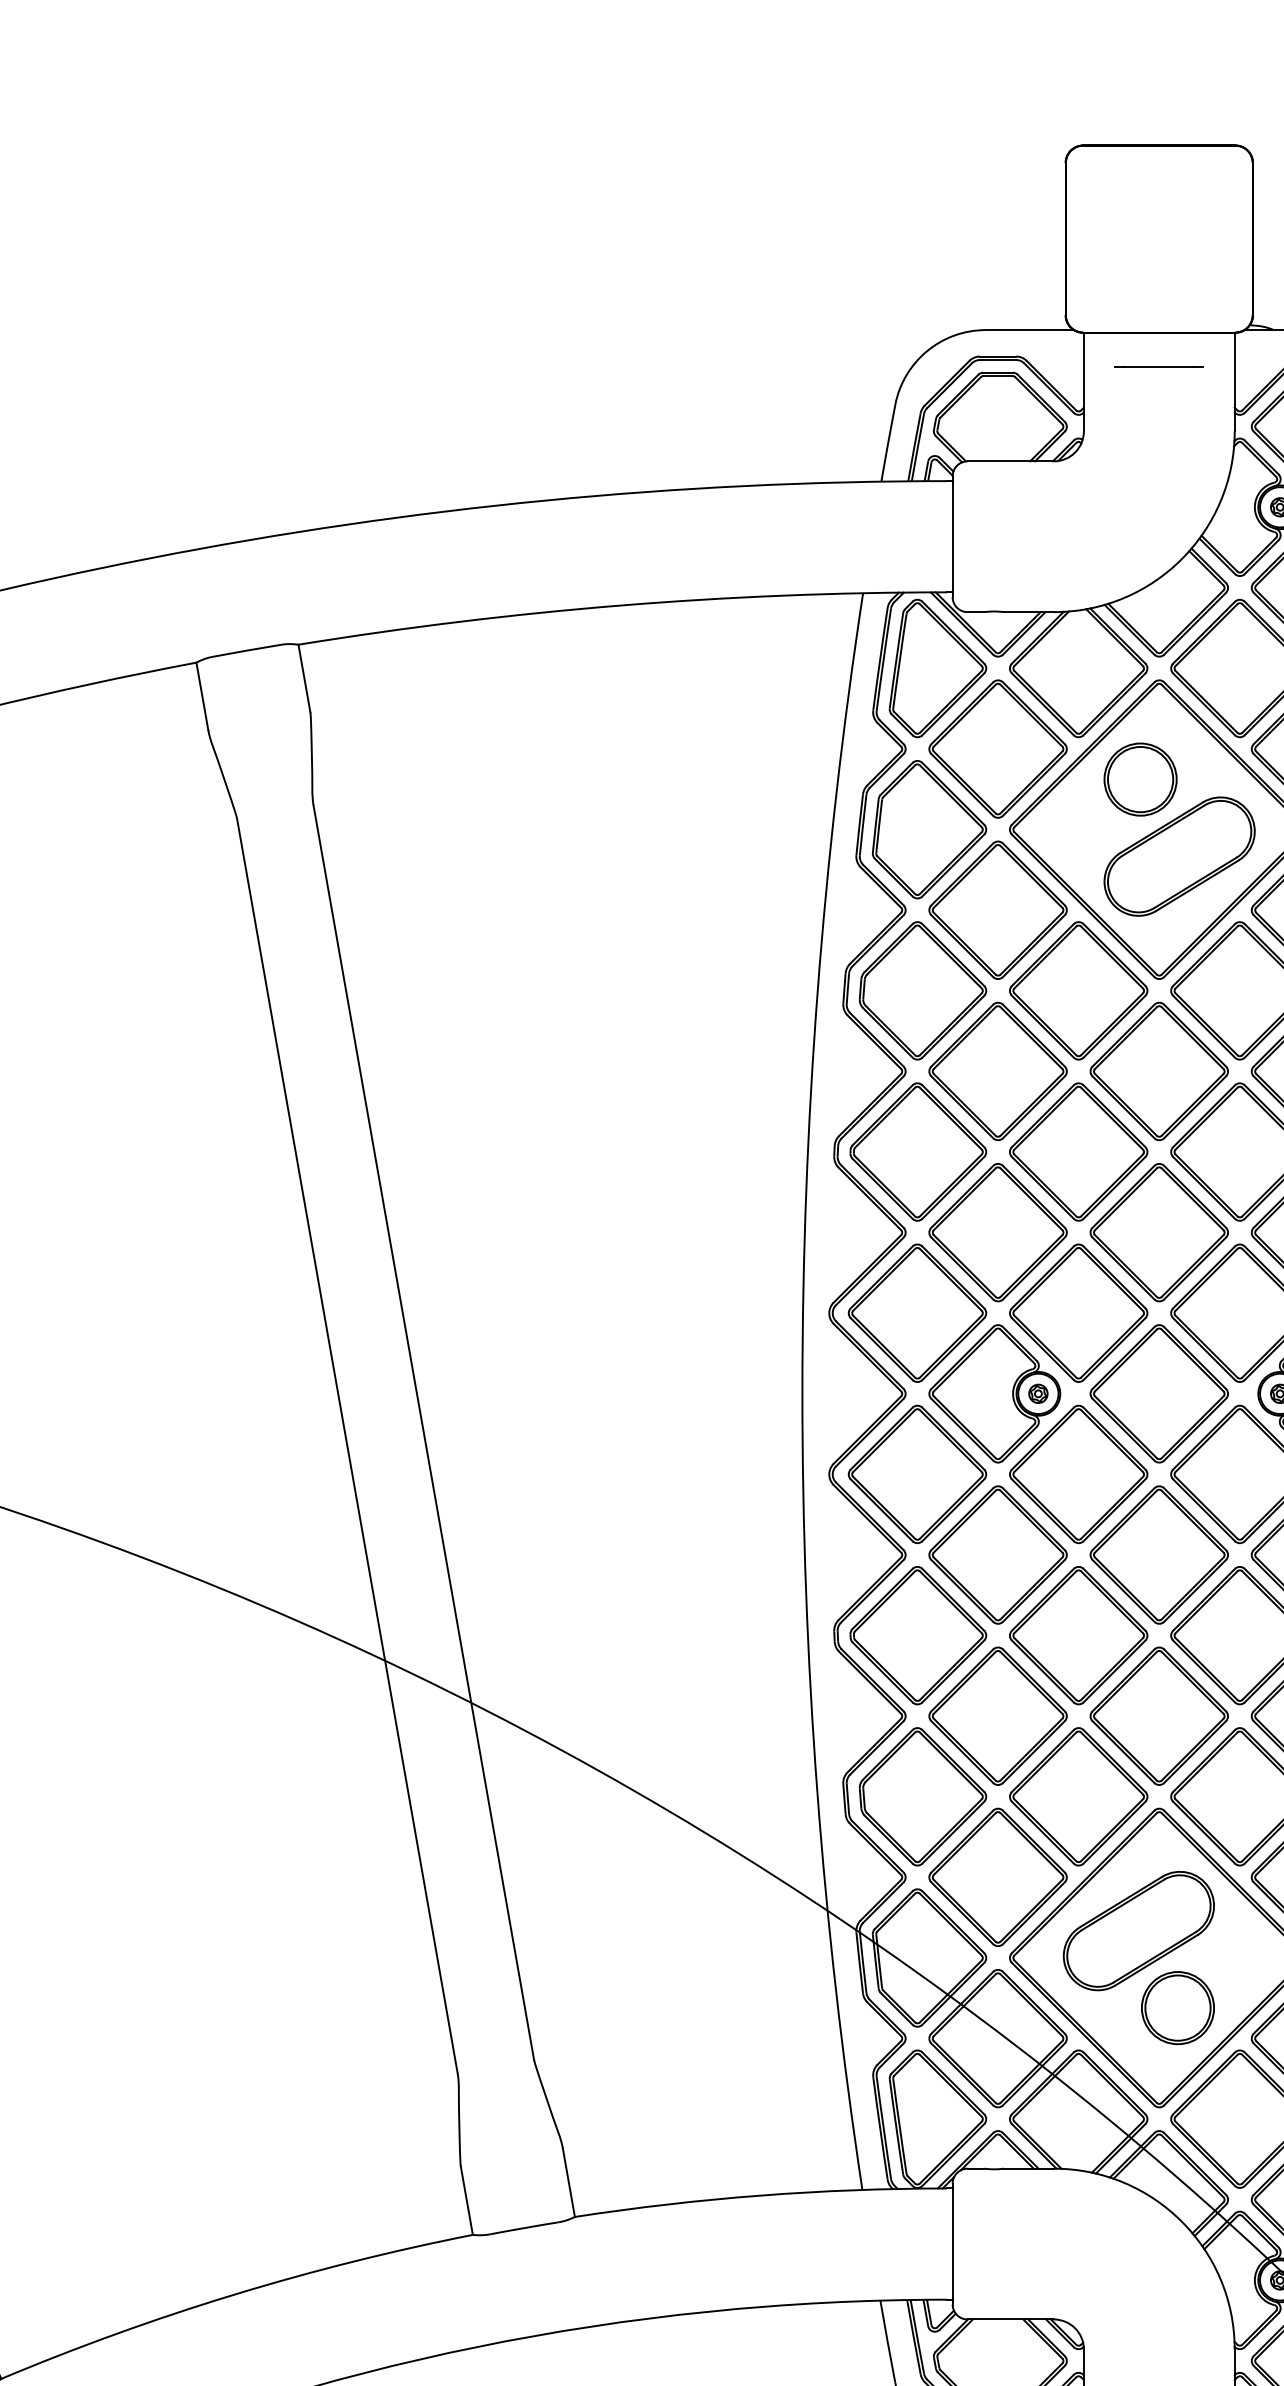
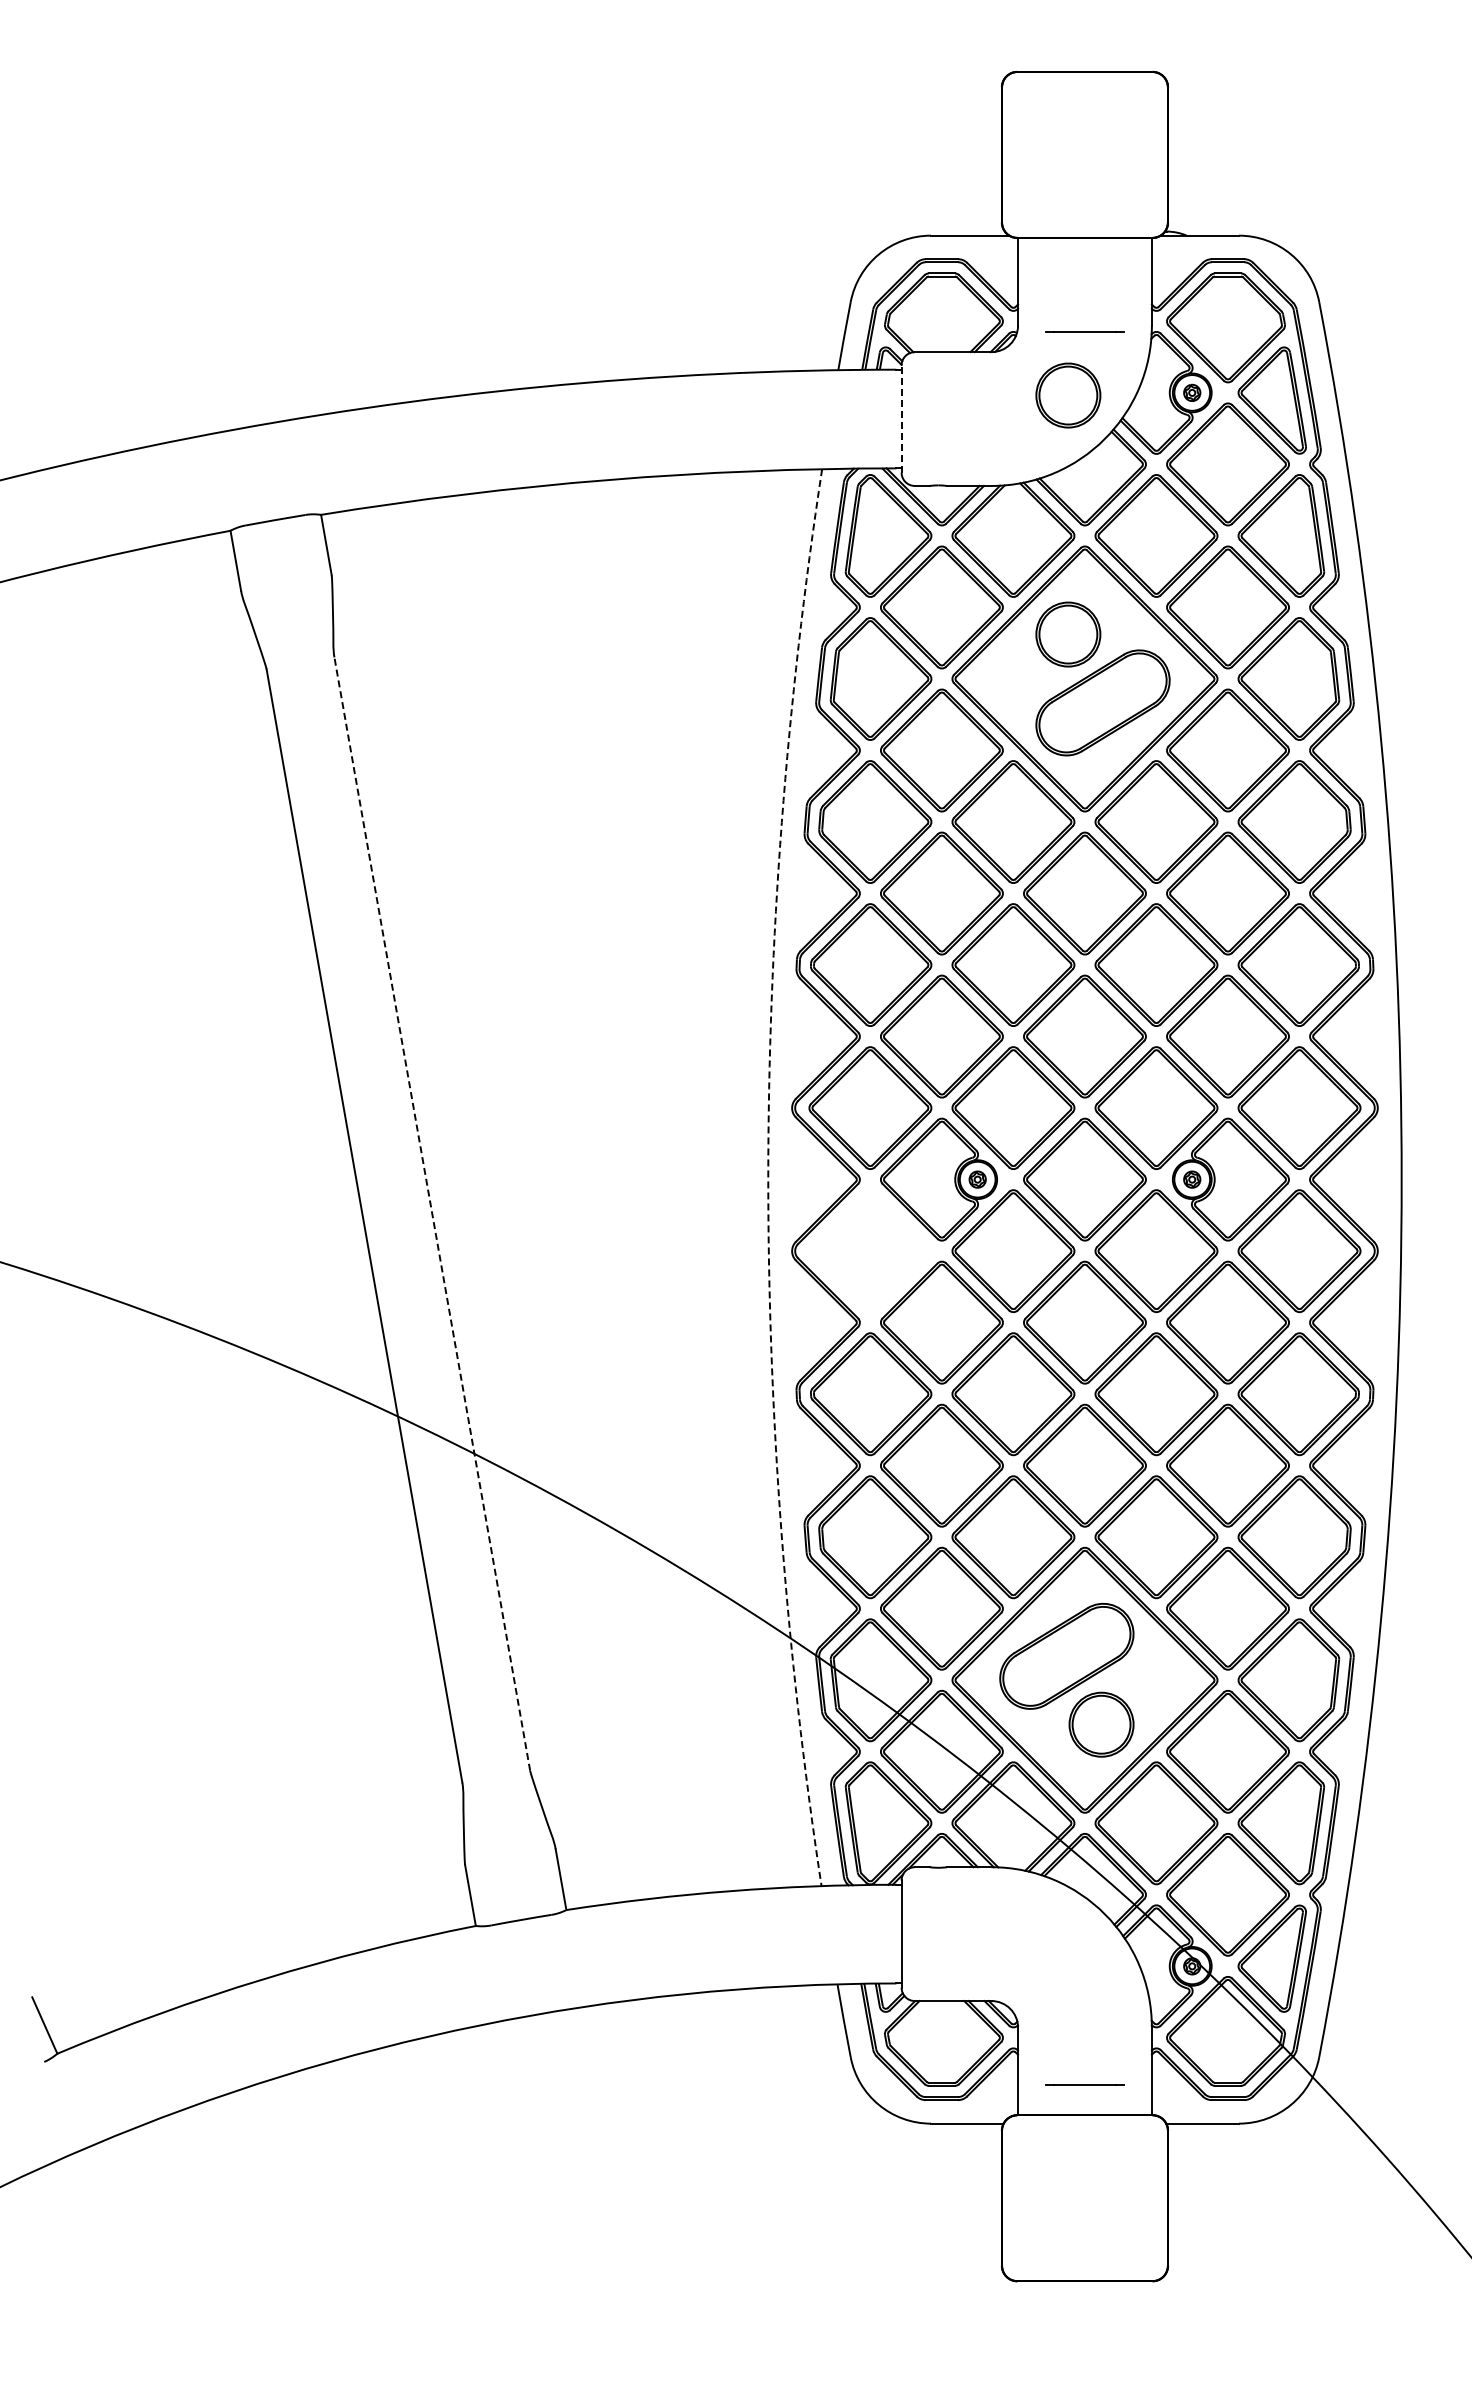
line: (1158, 365) -> (1084, 331), moved
part: (1140, 510) -> (1068, 395), added
line: (952, 537) -> (901, 419), solid -> dashed
arc: (802, 1391) -> (768, 1177), solid -> dashed
line: (424, 1432) -> (432, 1213), solid -> dashed
part: (917, 1473) -> (870, 1250), removed

